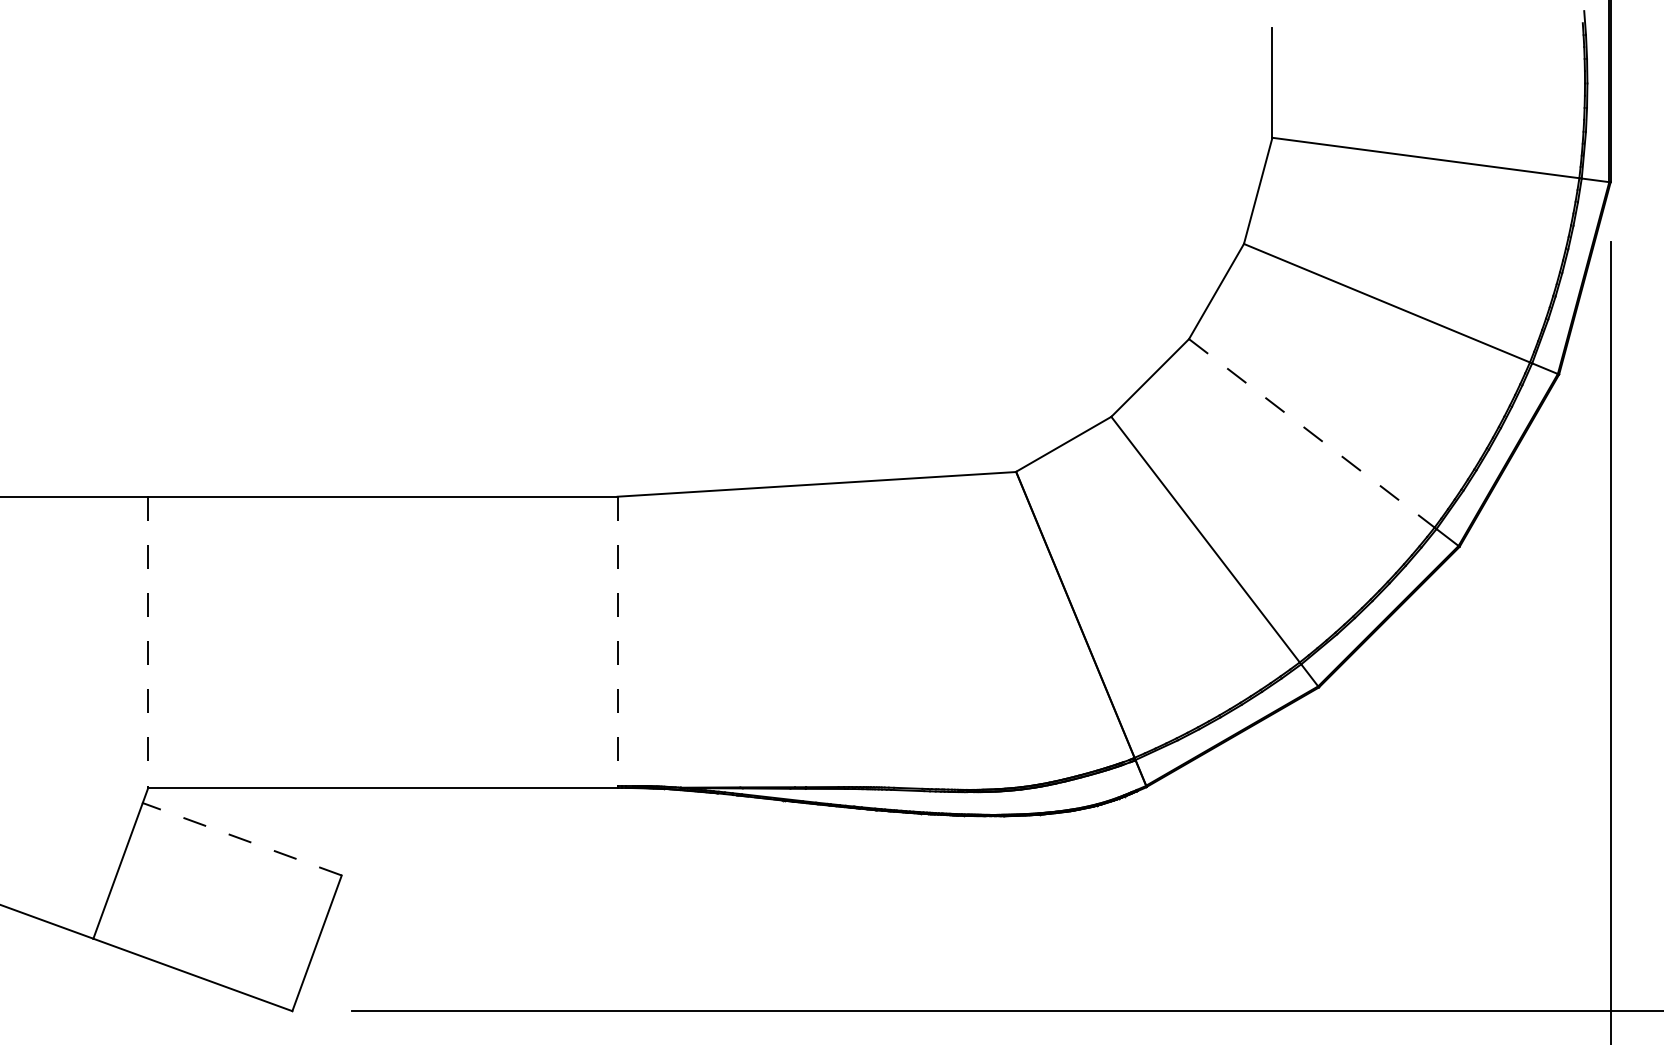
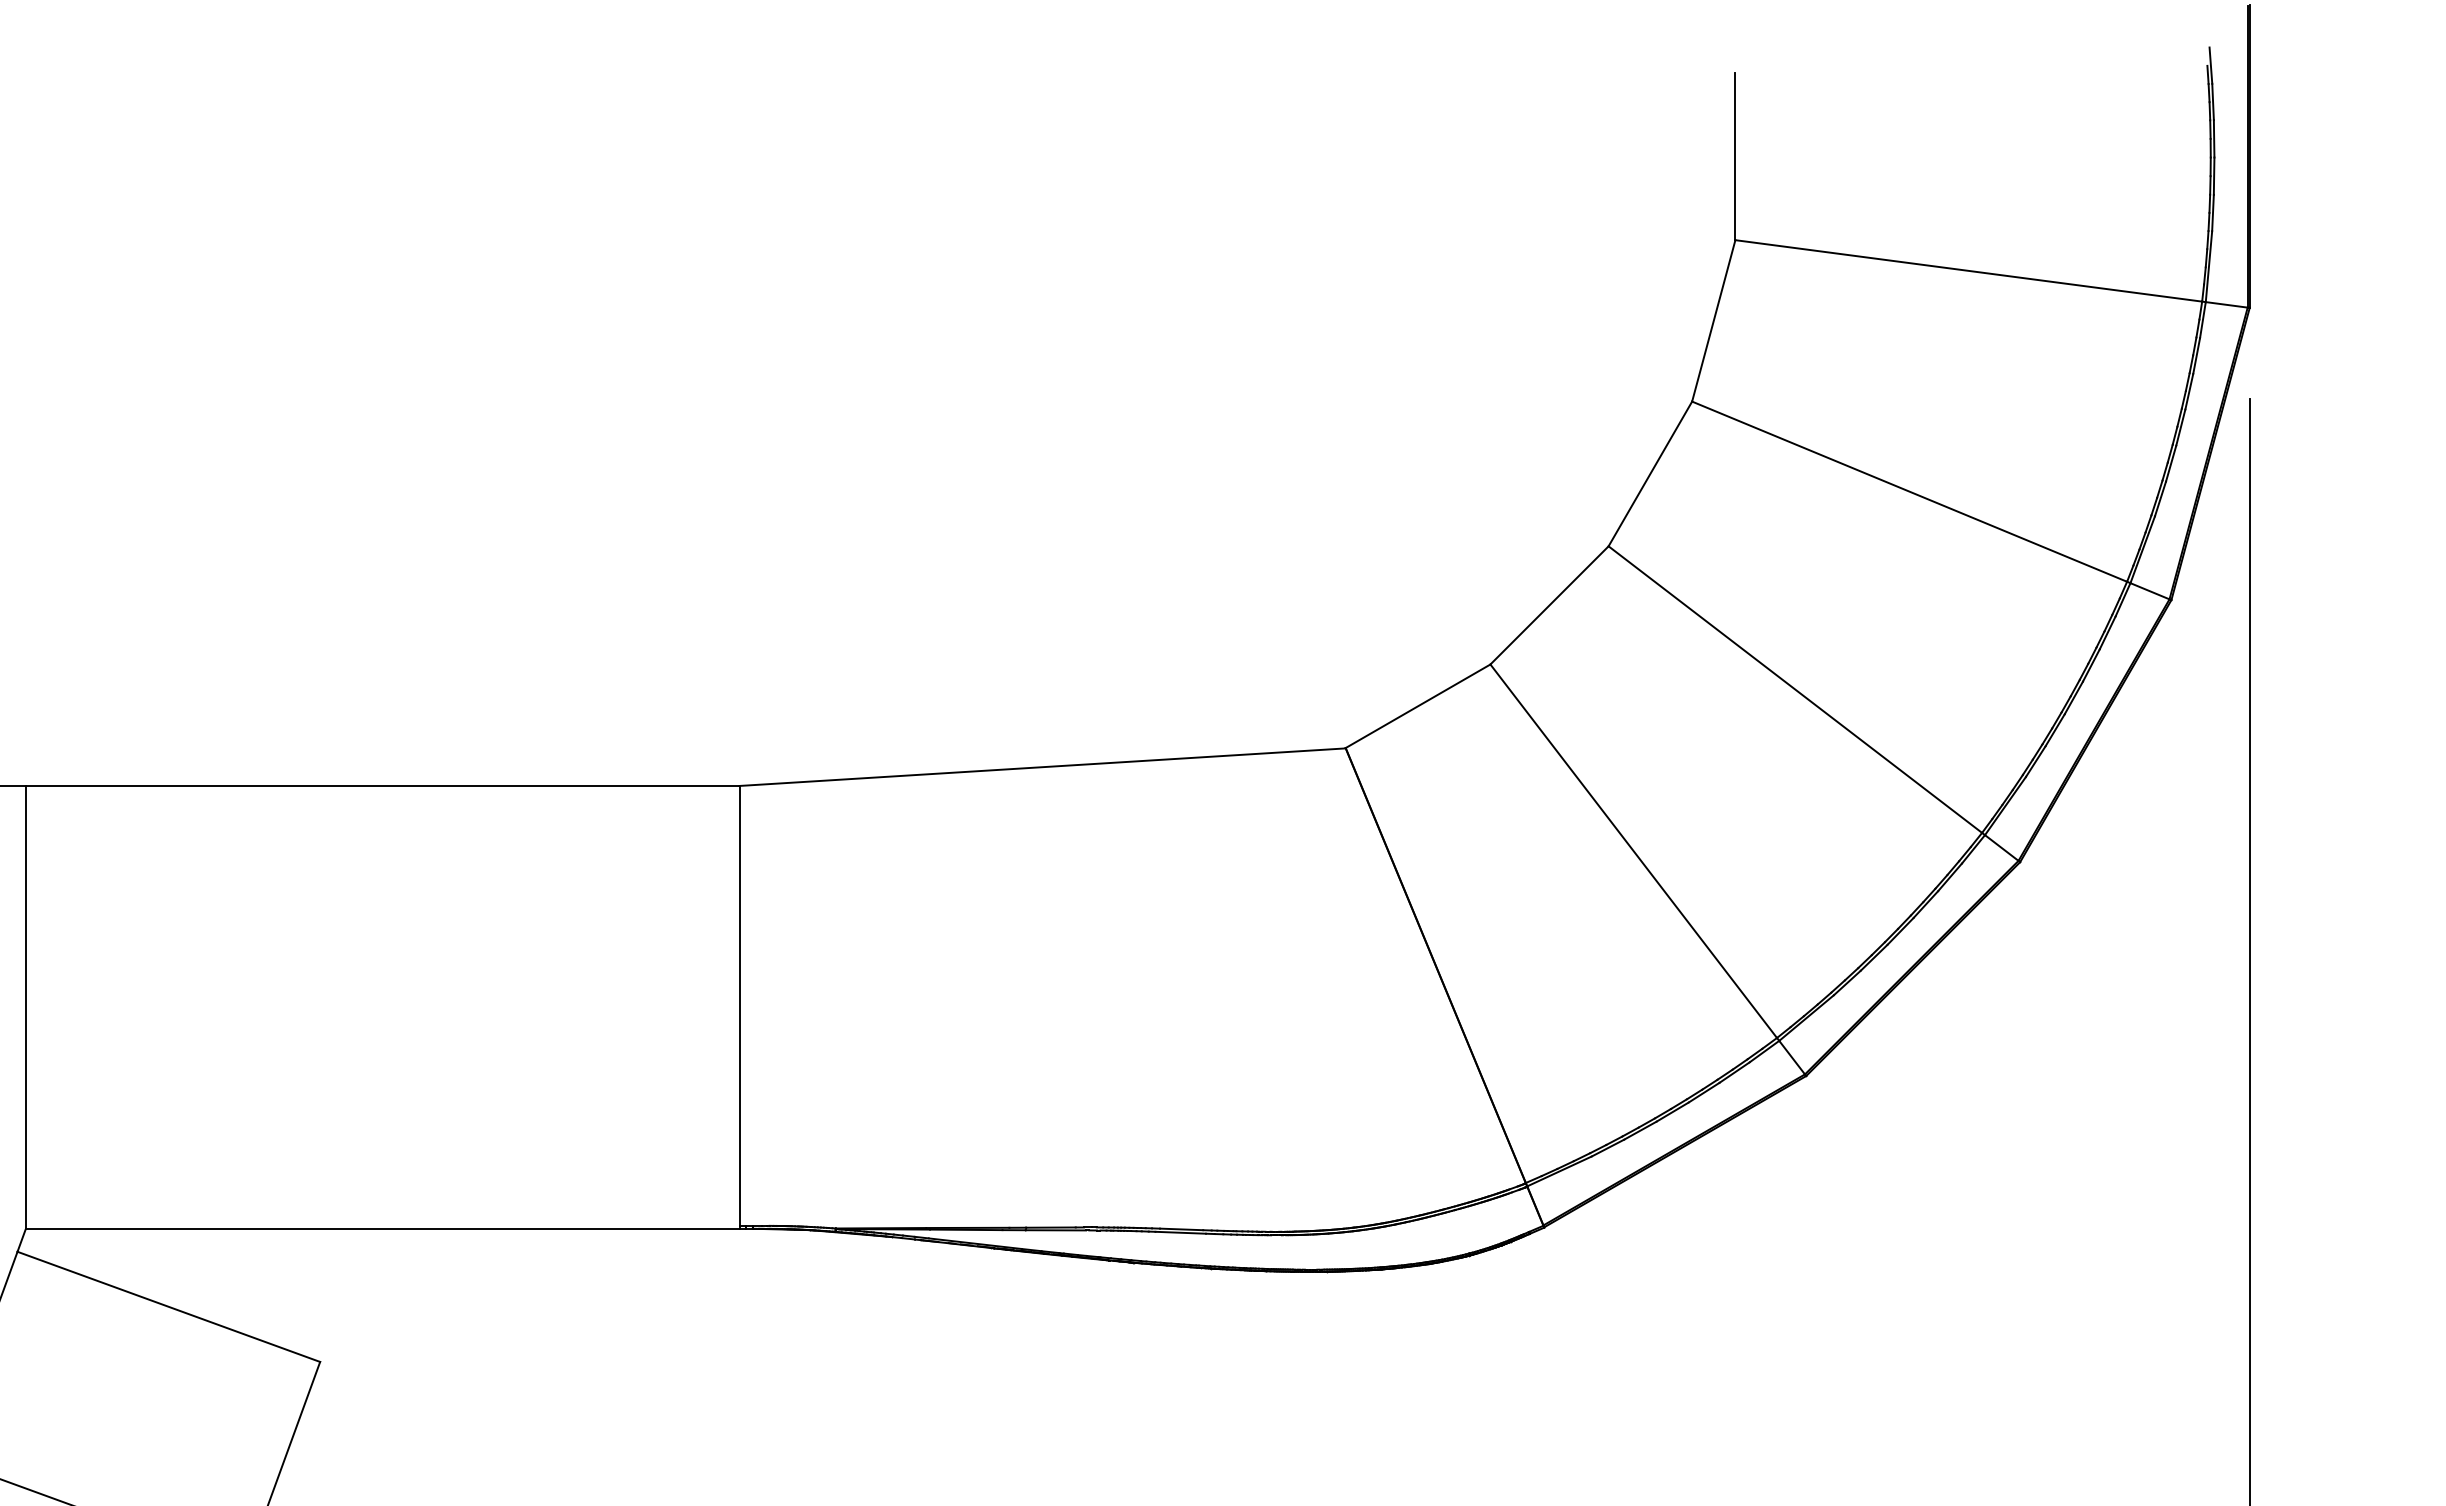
line: (1311, 433) -> (1794, 689), dashed -> solid
line: (617, 641) -> (739, 1006), dashed -> solid
line: (148, 642) -> (26, 1007), dashed -> solid
line: (242, 839) -> (169, 1307), dashed -> solid

